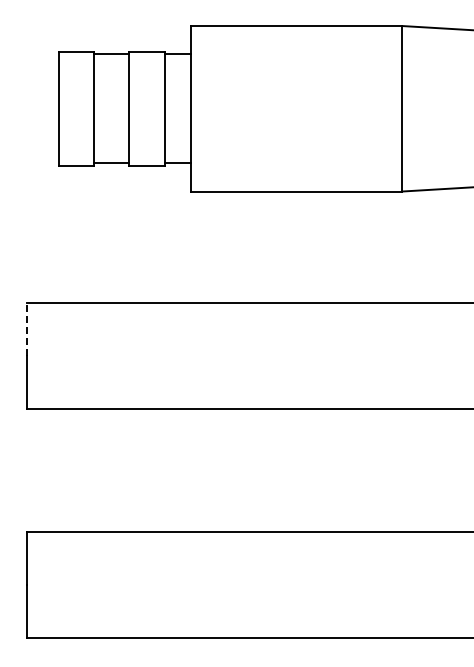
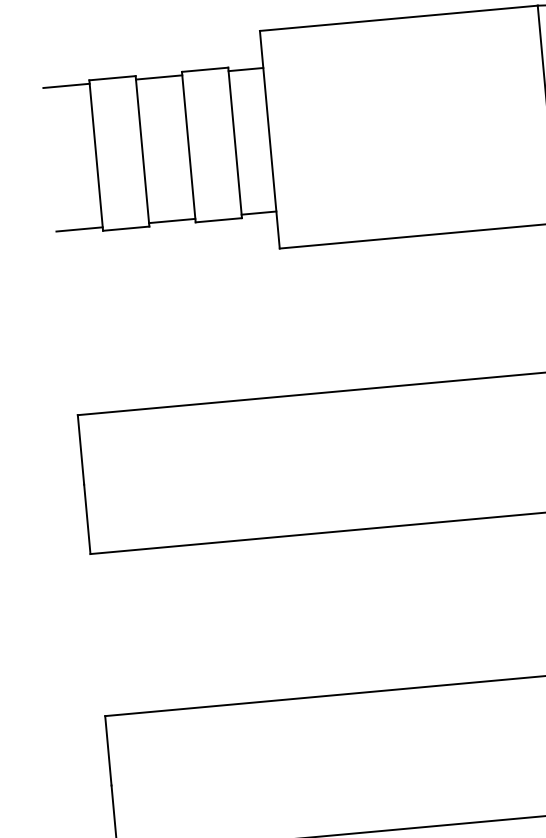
line: (40, 54) -> (65, 86), added
line: (40, 163) -> (78, 229), added
line: (27, 329) -> (81, 449), dashed -> solid

